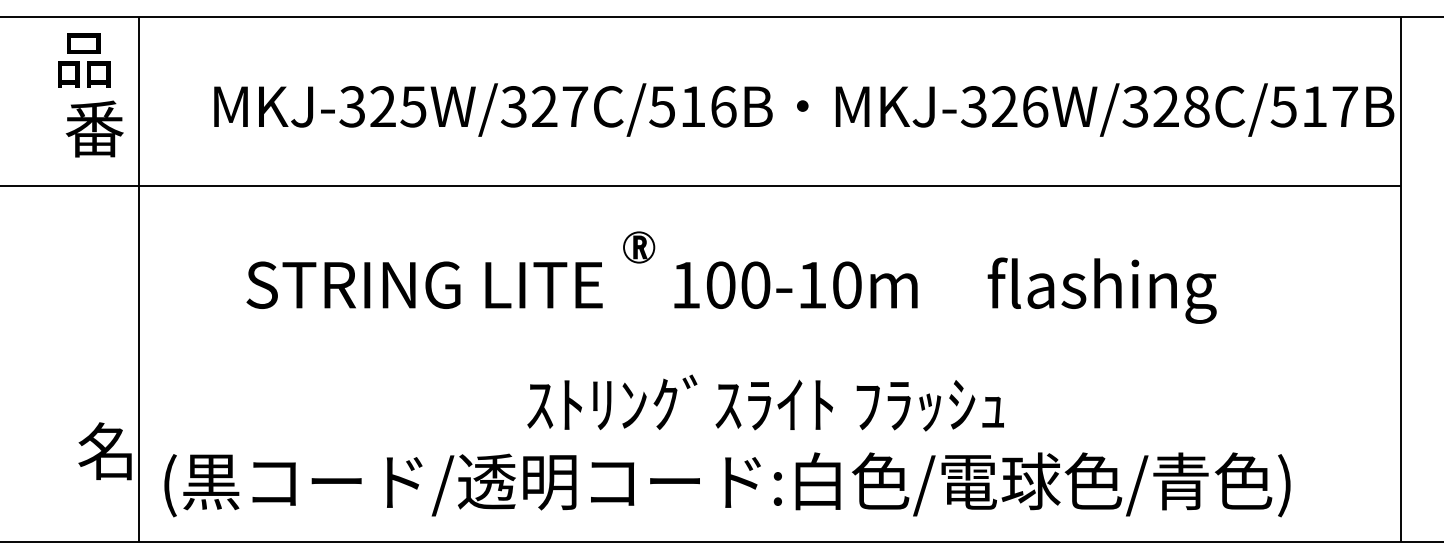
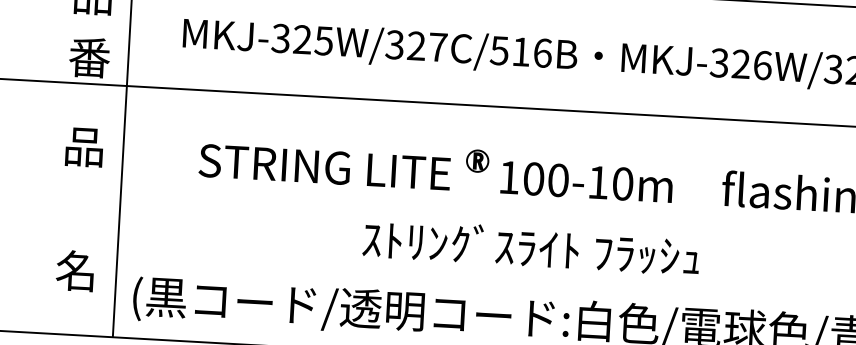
part: (94, 128) -> (89, 57), moved
part: (639, 247) -> (477, 161), moved
part: (83, 276) -> (84, 147), added
text: (765, 402) -> (531, 246), moved
part: (104, 451) -> (74, 271), moved

